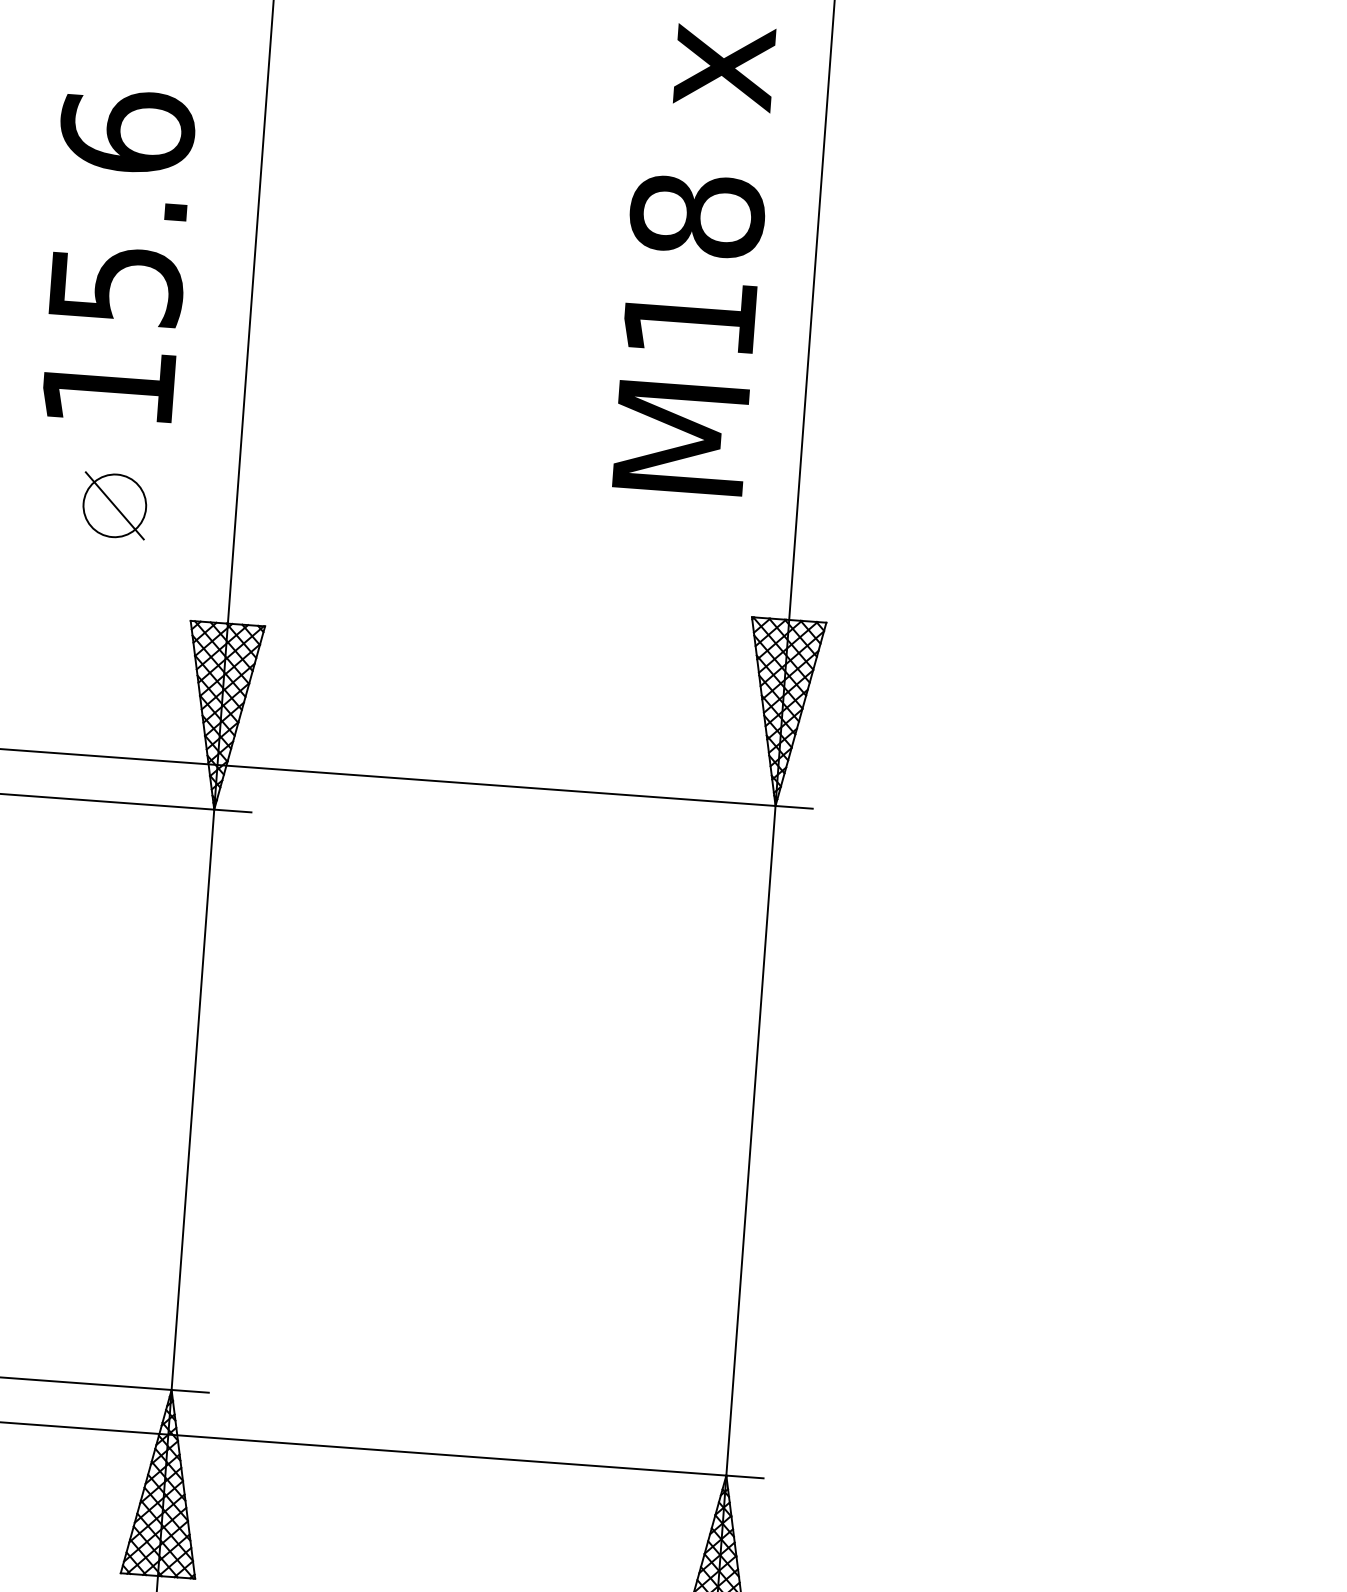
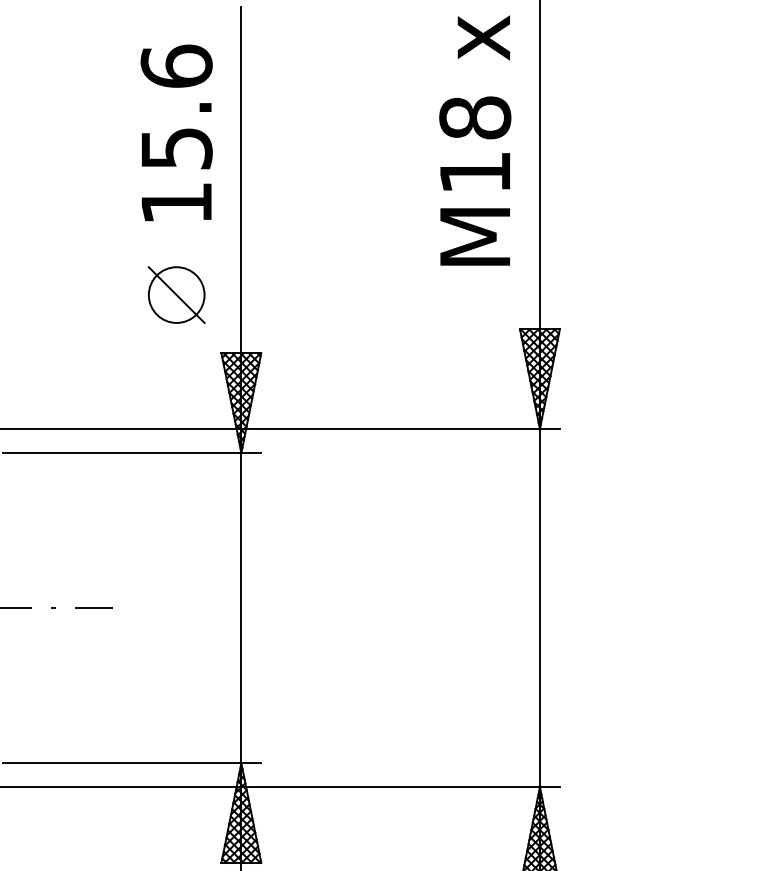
text: (117, 255) -> (176, 132), moved
part: (114, 504) -> (176, 294), size x1.67

